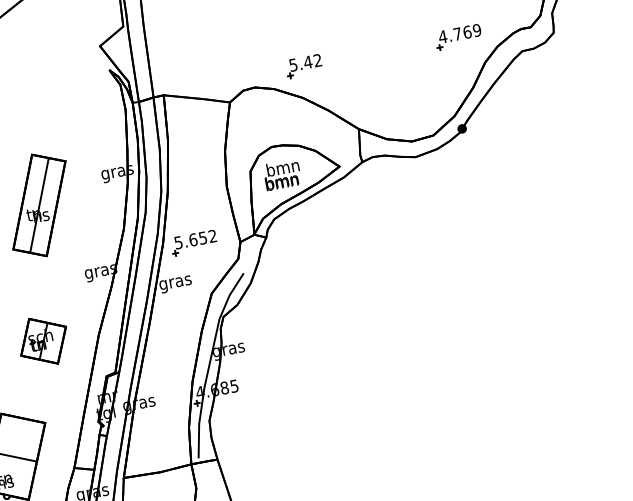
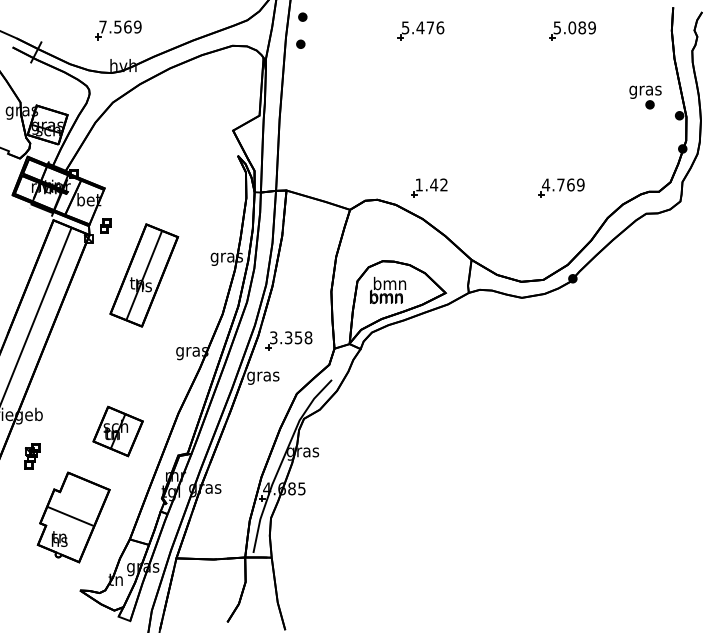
part: (458, 36) -> (561, 187), moved
text: (292, 64) -> (418, 184), 5.42 -> 1.42
text: (196, 239) -> (291, 337), 5.652 -> 3.358
part: (42, 341) -> (117, 431), moved

